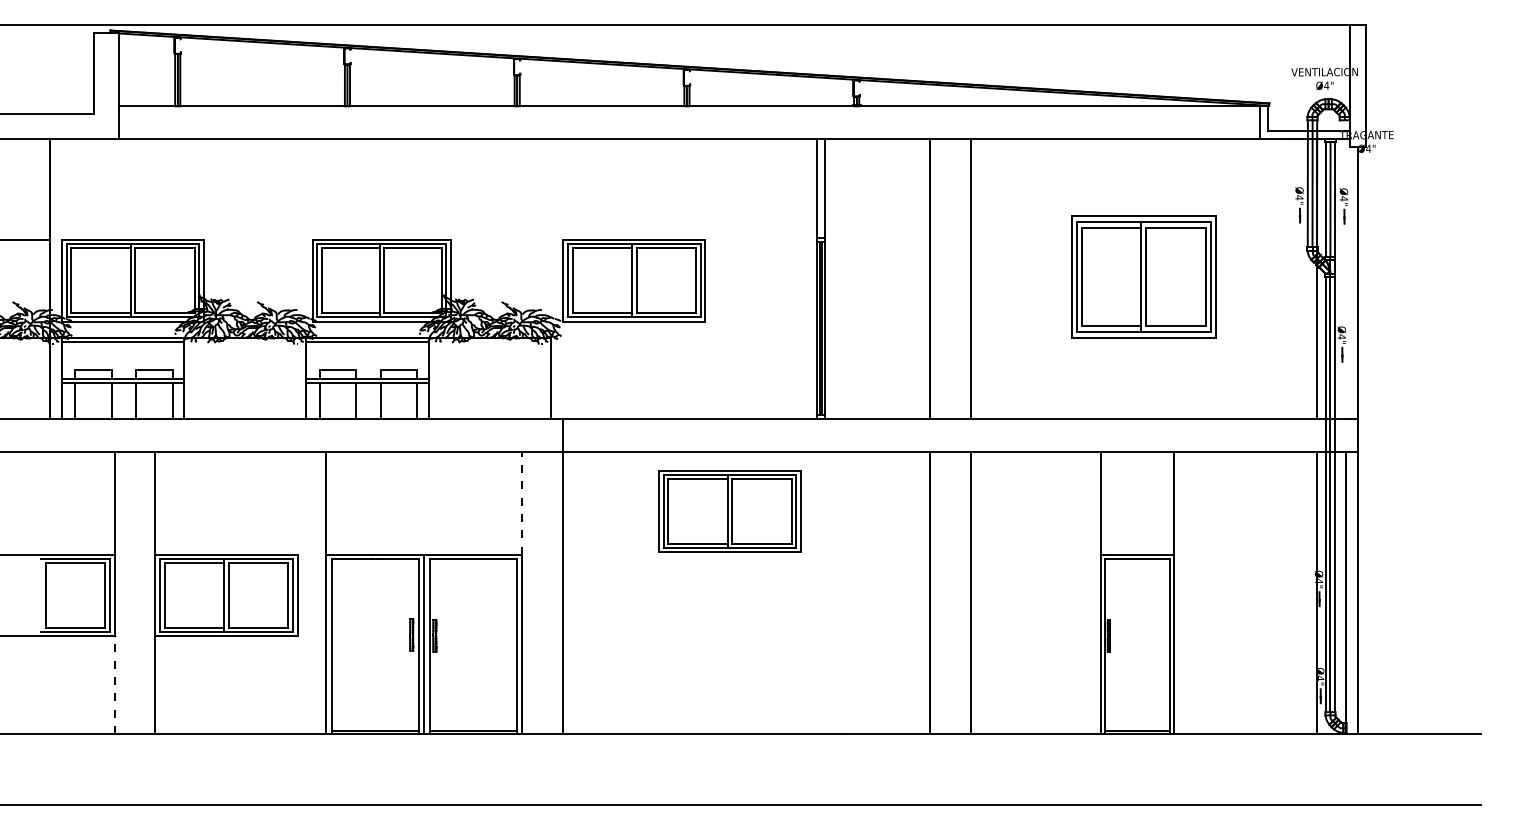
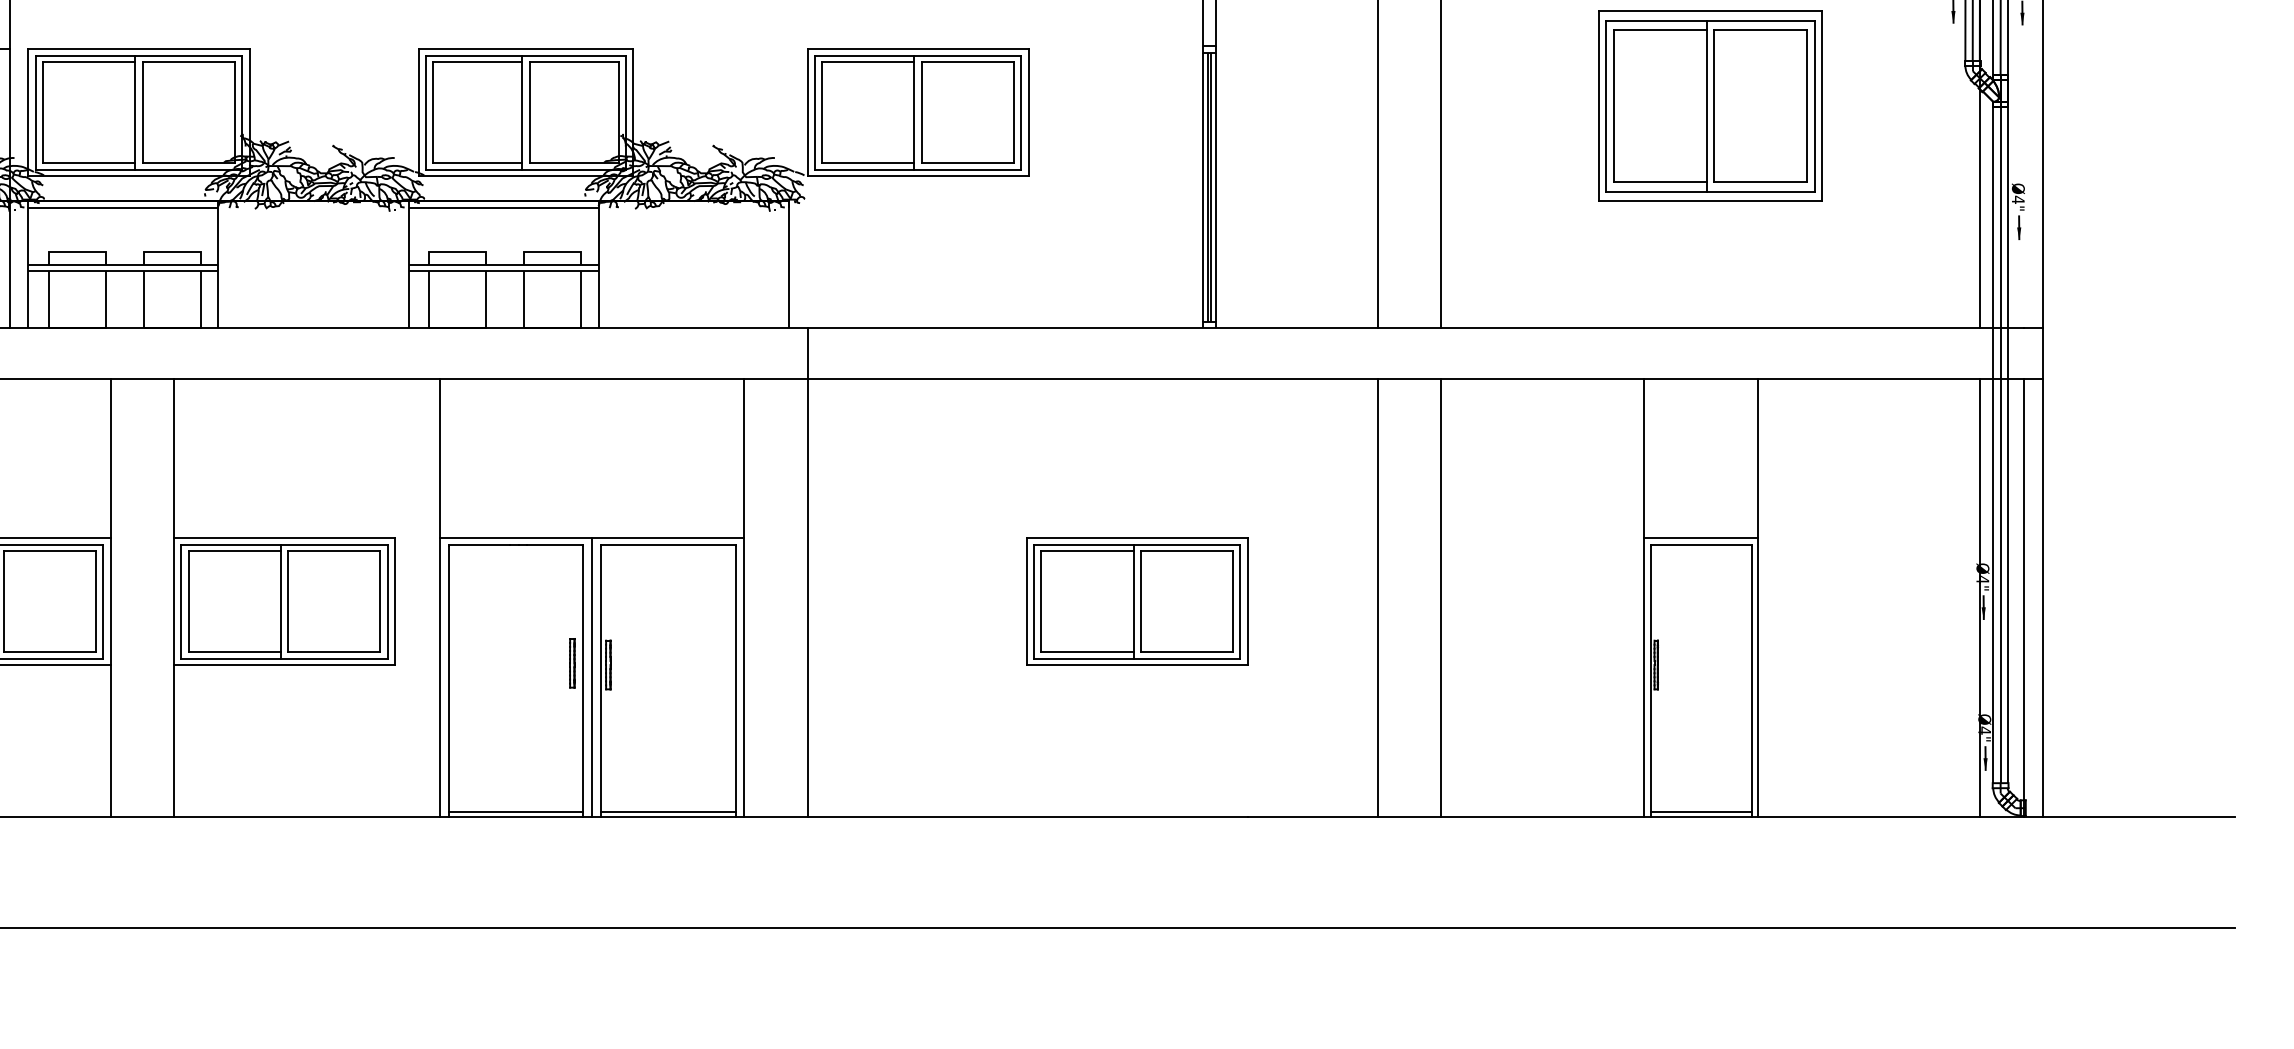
line: (522, 502) -> (744, 457), dashed -> solid
part: (729, 511) -> (1136, 601), moved
line: (114, 685) -> (110, 741), dashed -> solid

